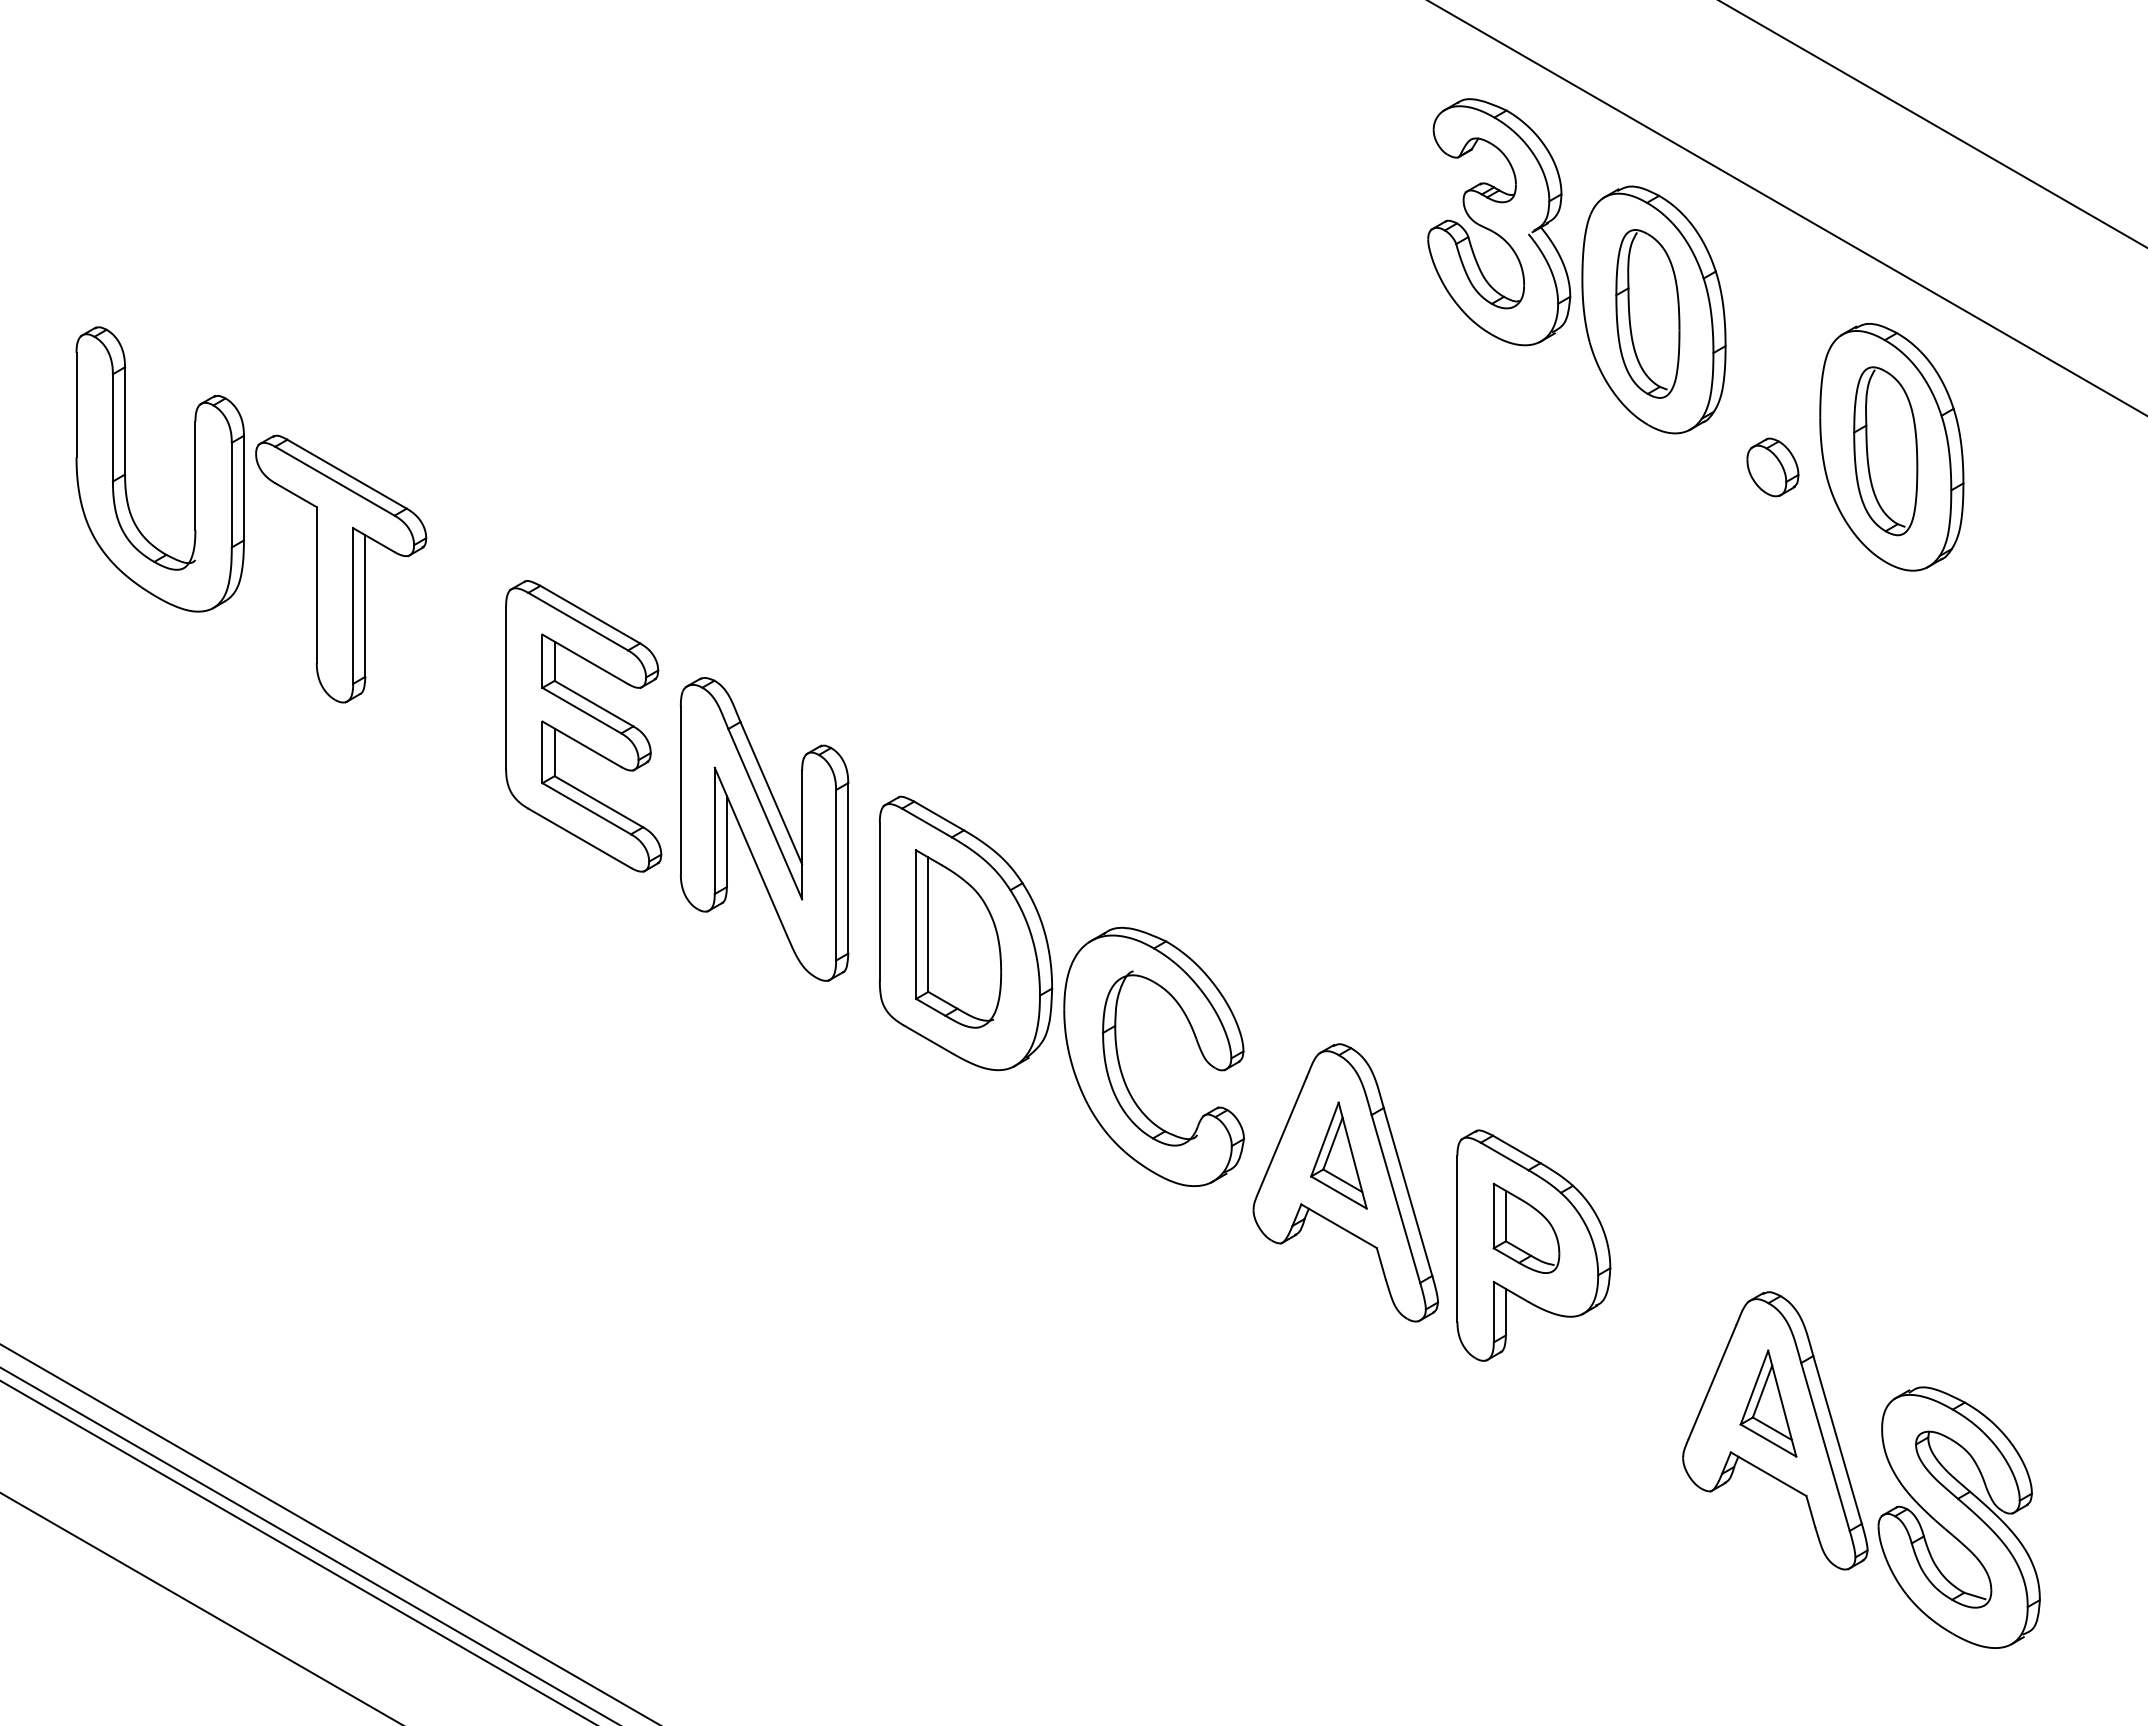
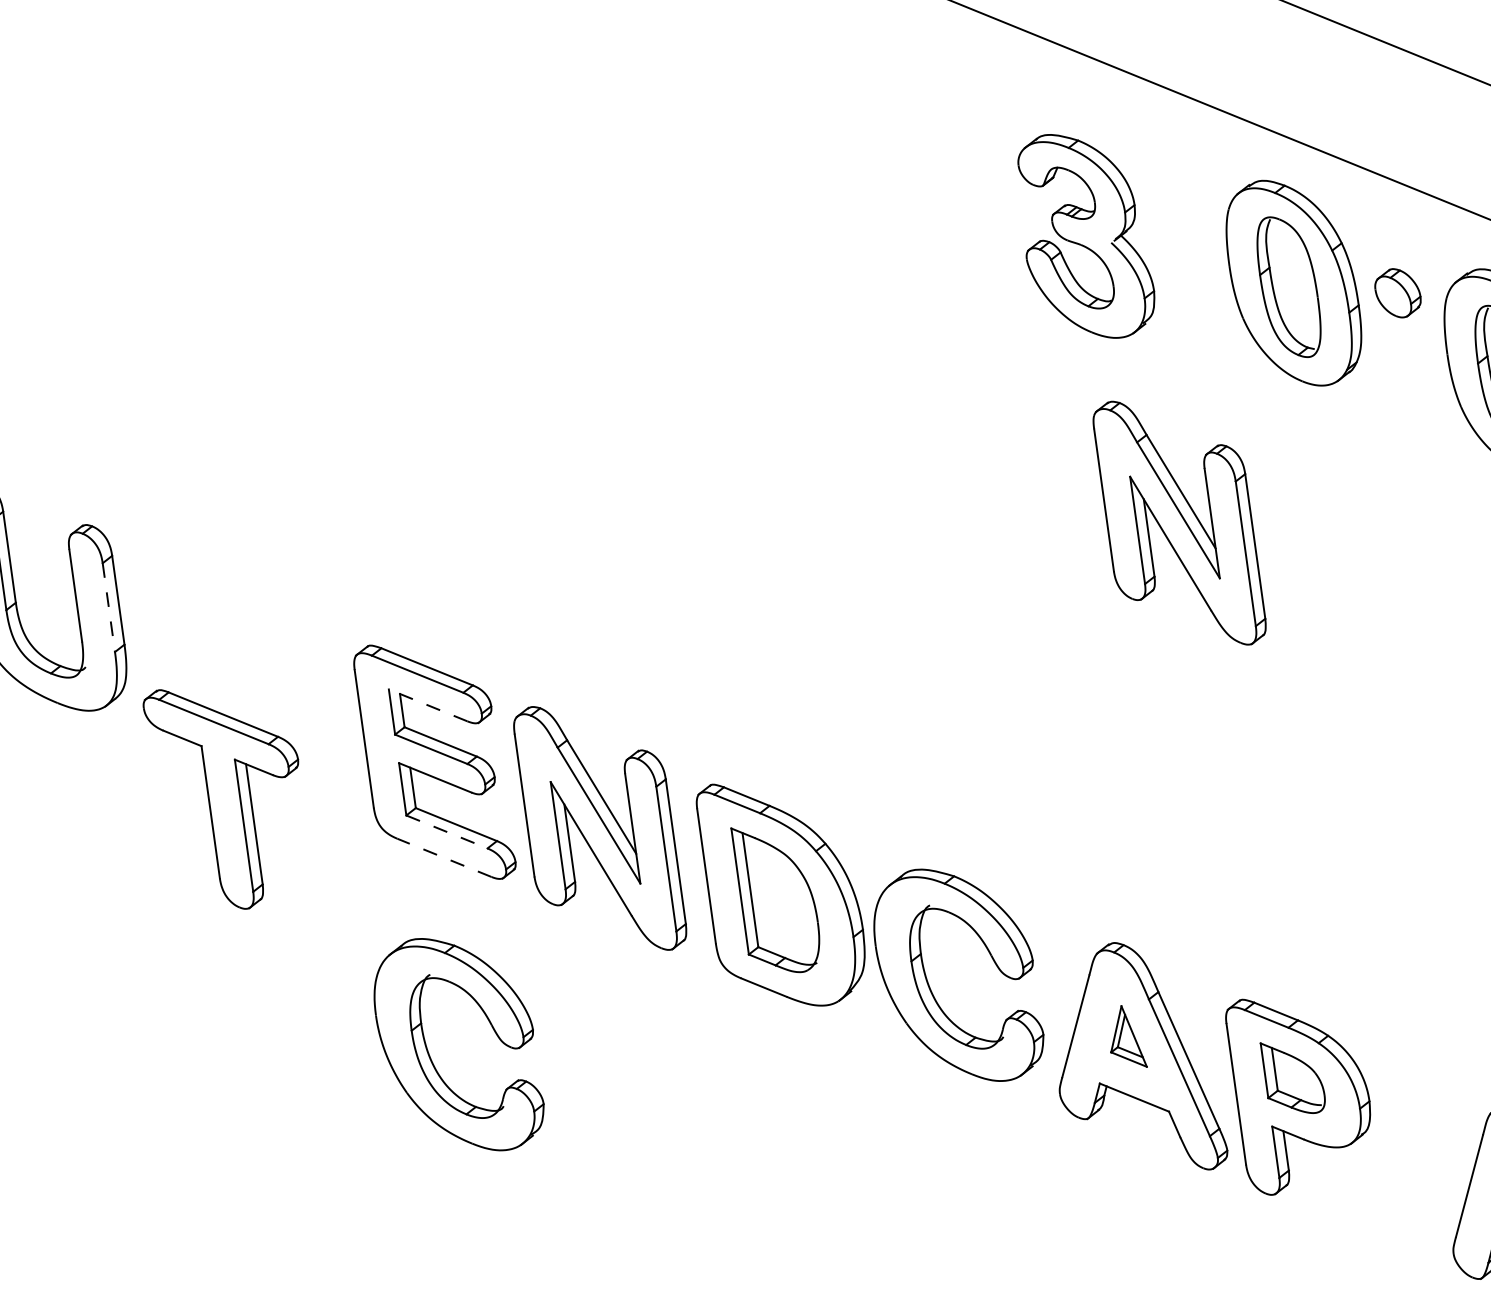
part: (1499, 222) -> (1085, 236), moved
part: (1772, 467) -> (1397, 293), moved
line: (231, 495) -> (108, 607), solid -> dashed
part: (341, 568) -> (229, 795), moved
part: (1483, 569) -> (1179, 523), added
line: (584, 659) -> (427, 705), solid -> dashed
line: (587, 809) -> (447, 832), solid -> dashed
line: (579, 838) -> (444, 858), solid -> dashed
part: (531, 1064) -> (430, 1055), added
part: (1338, 1155) -> (1125, 1037), size x0.7

